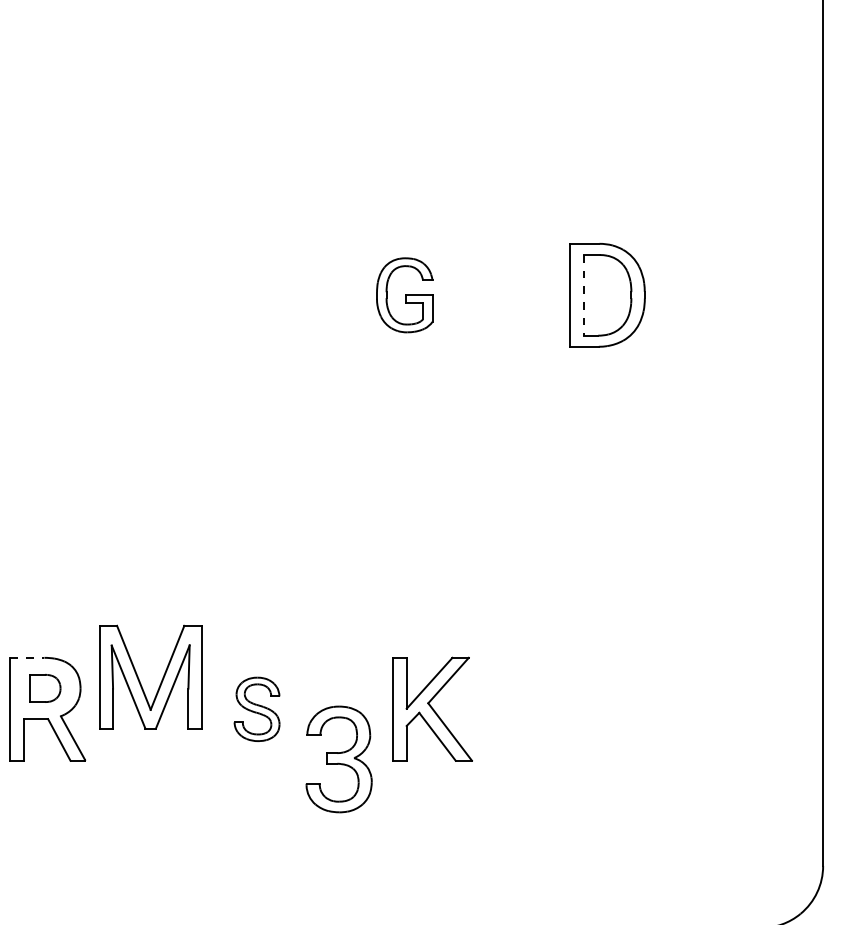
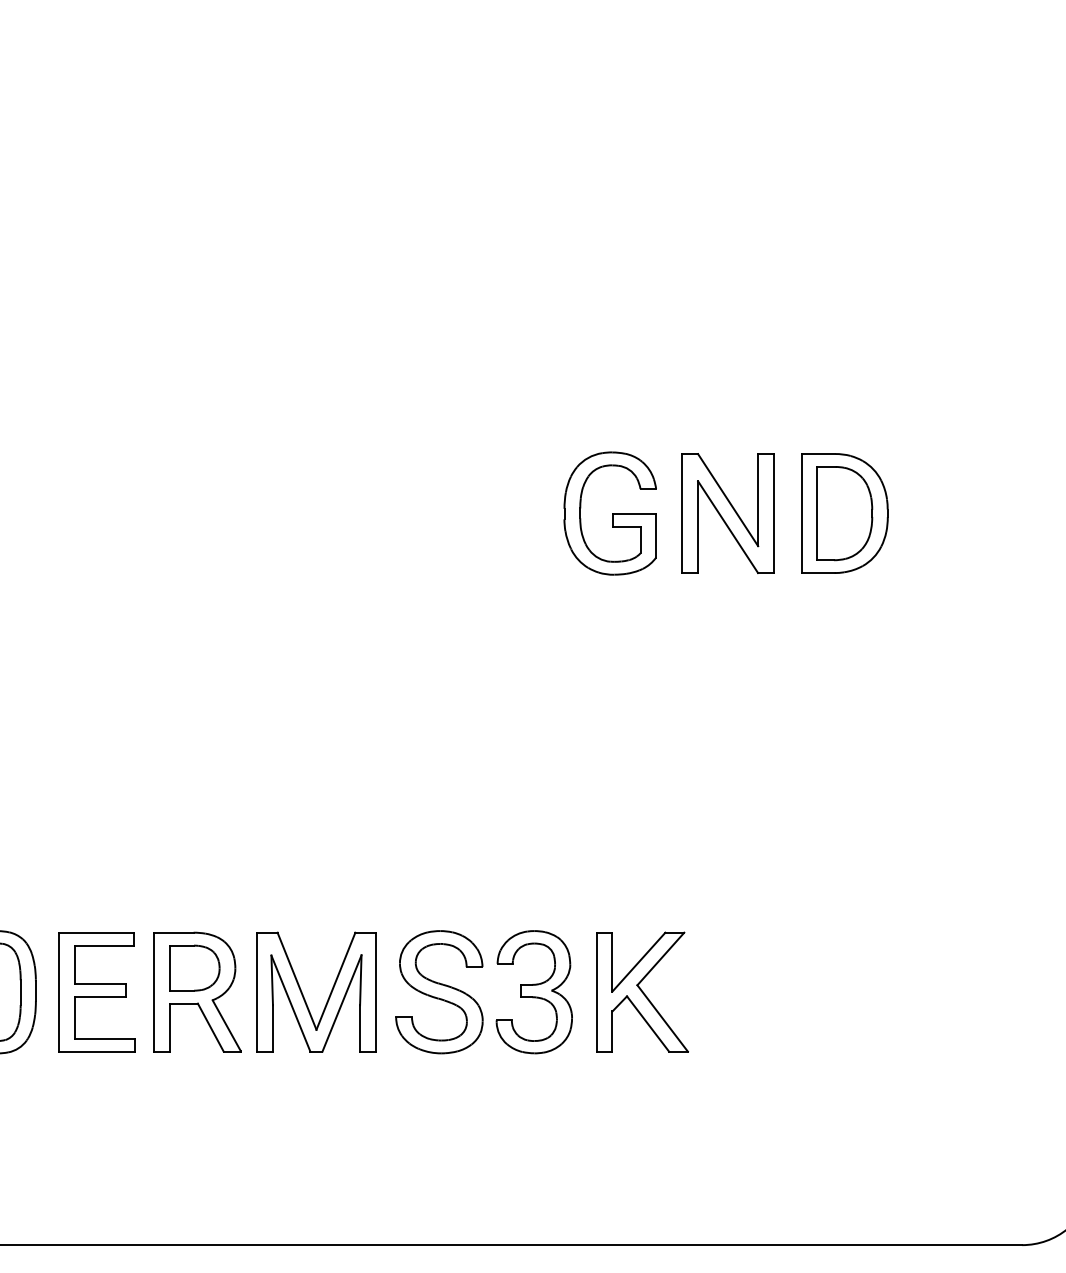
part: (404, 295) -> (609, 513), size x1.43
part: (506, 295) -> (727, 513), added
line: (584, 295) -> (817, 513), dashed -> solid
line: (27, 657) -> (173, 932), dashed -> solid
part: (140, 681) -> (304, 996), moved
part: (45, 687) -> (194, 967), size x1.43
part: (257, 709) -> (439, 992), size x1.67
part: (338, 759) -> (533, 992), moved

